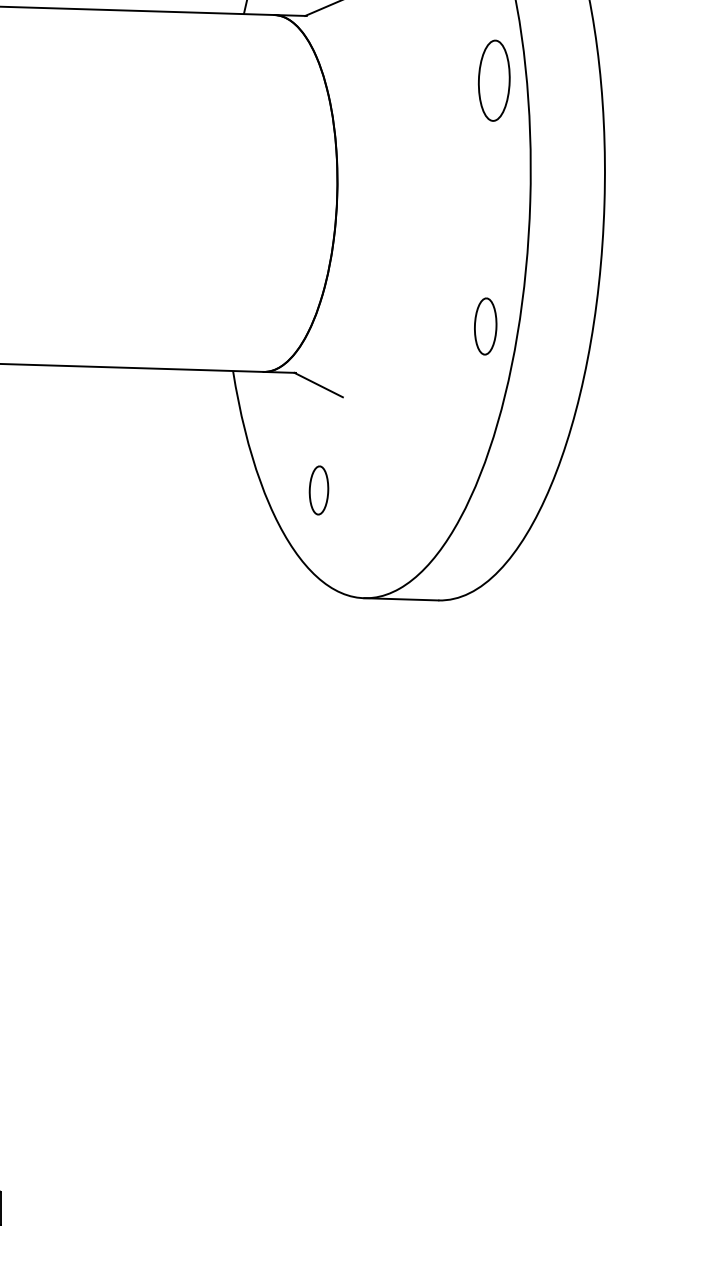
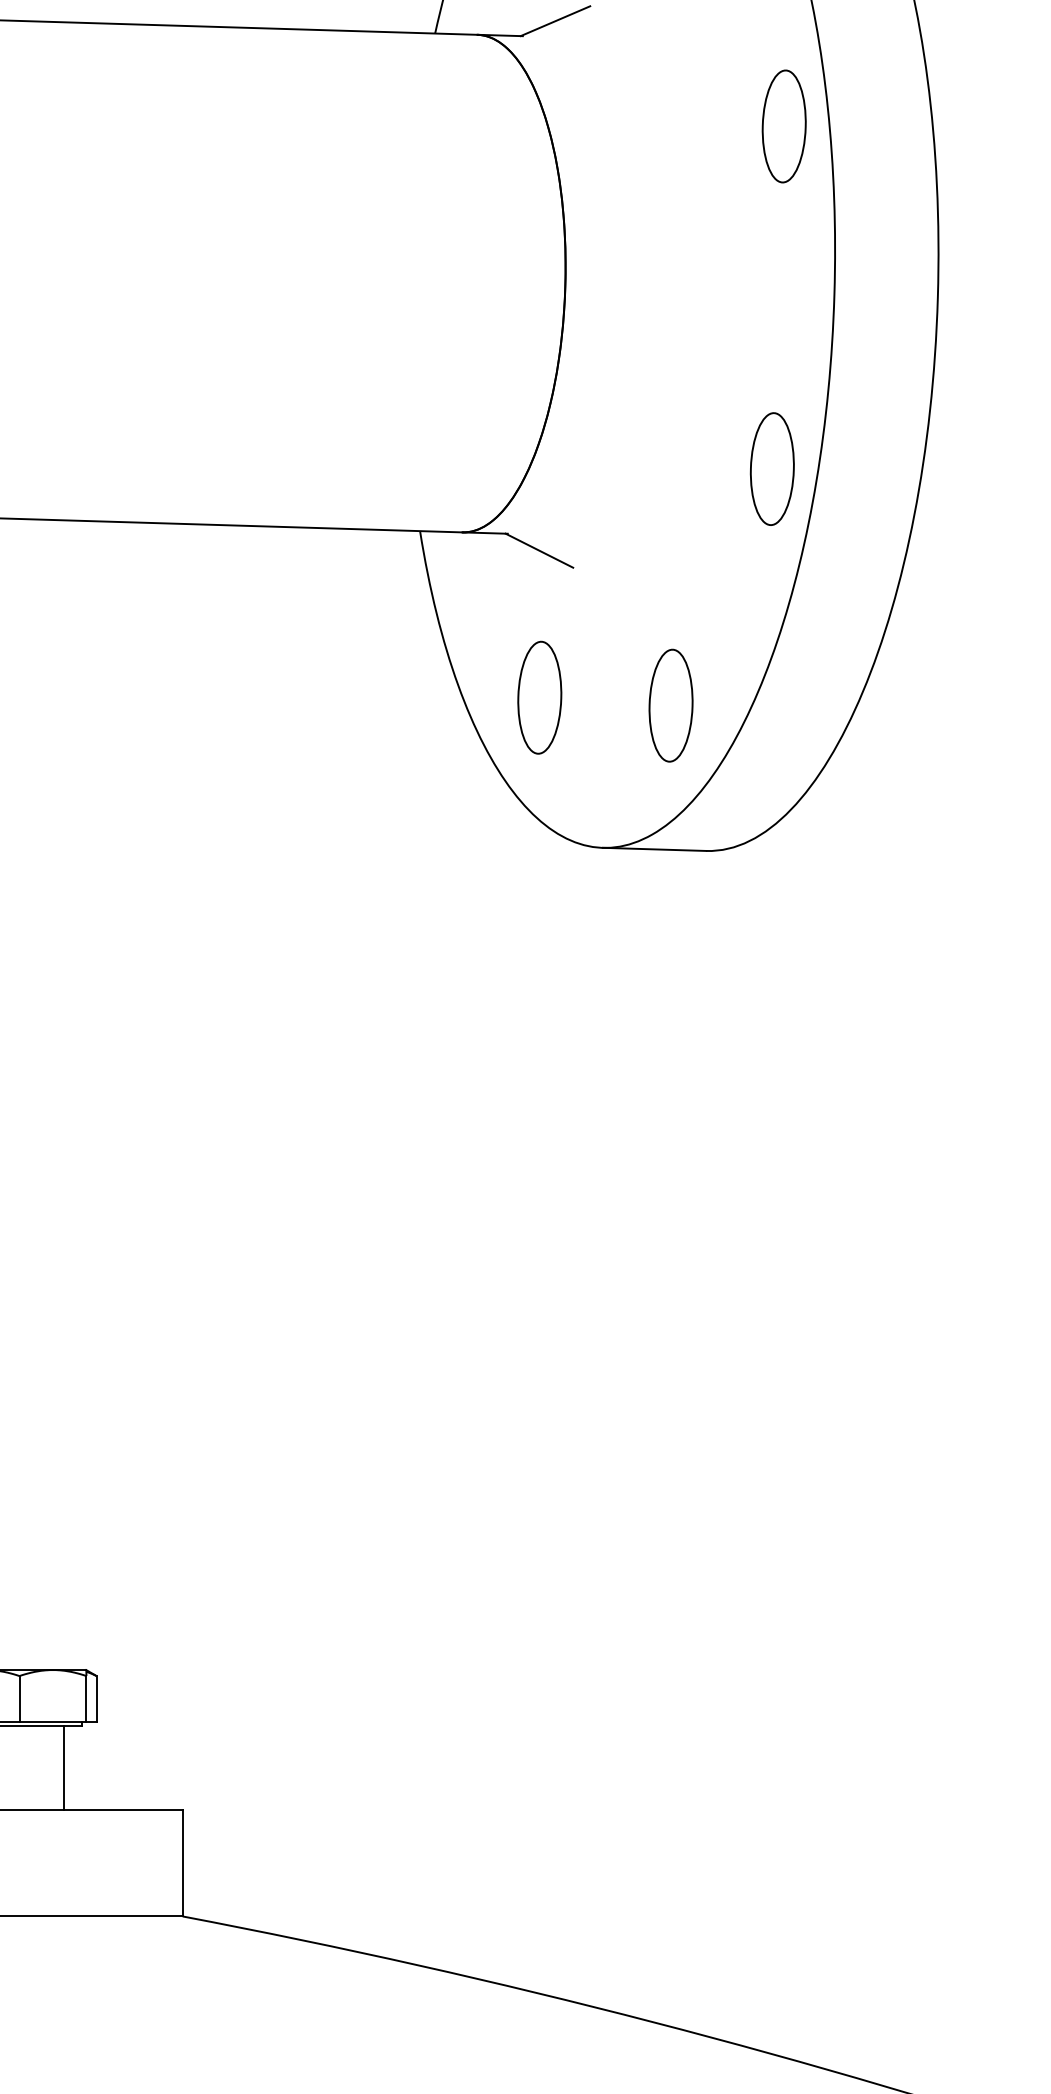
part: (485, 326) -> (771, 468), size x1.43
part: (318, 490) -> (539, 697), size x1.67
part: (412, 496) -> (670, 705), added

